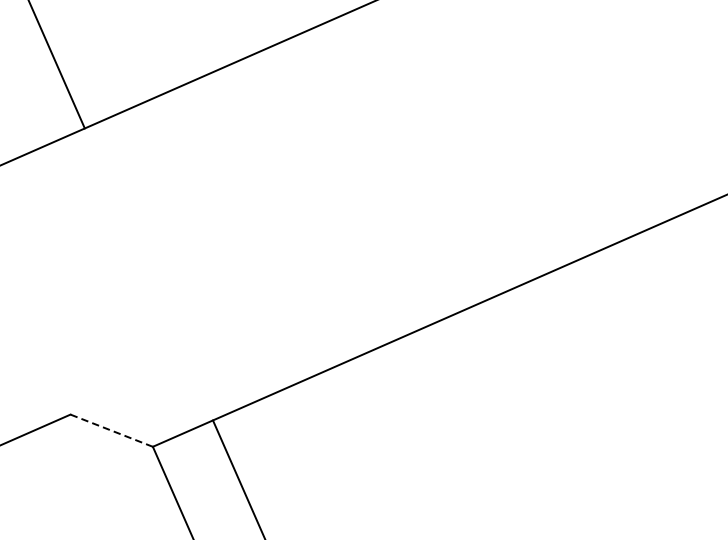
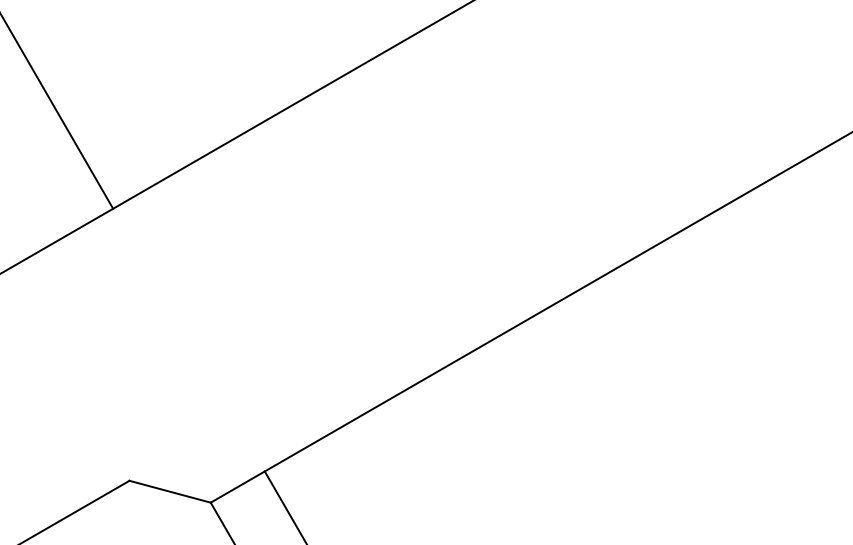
line: (111, 430) -> (169, 491), dashed -> solid

